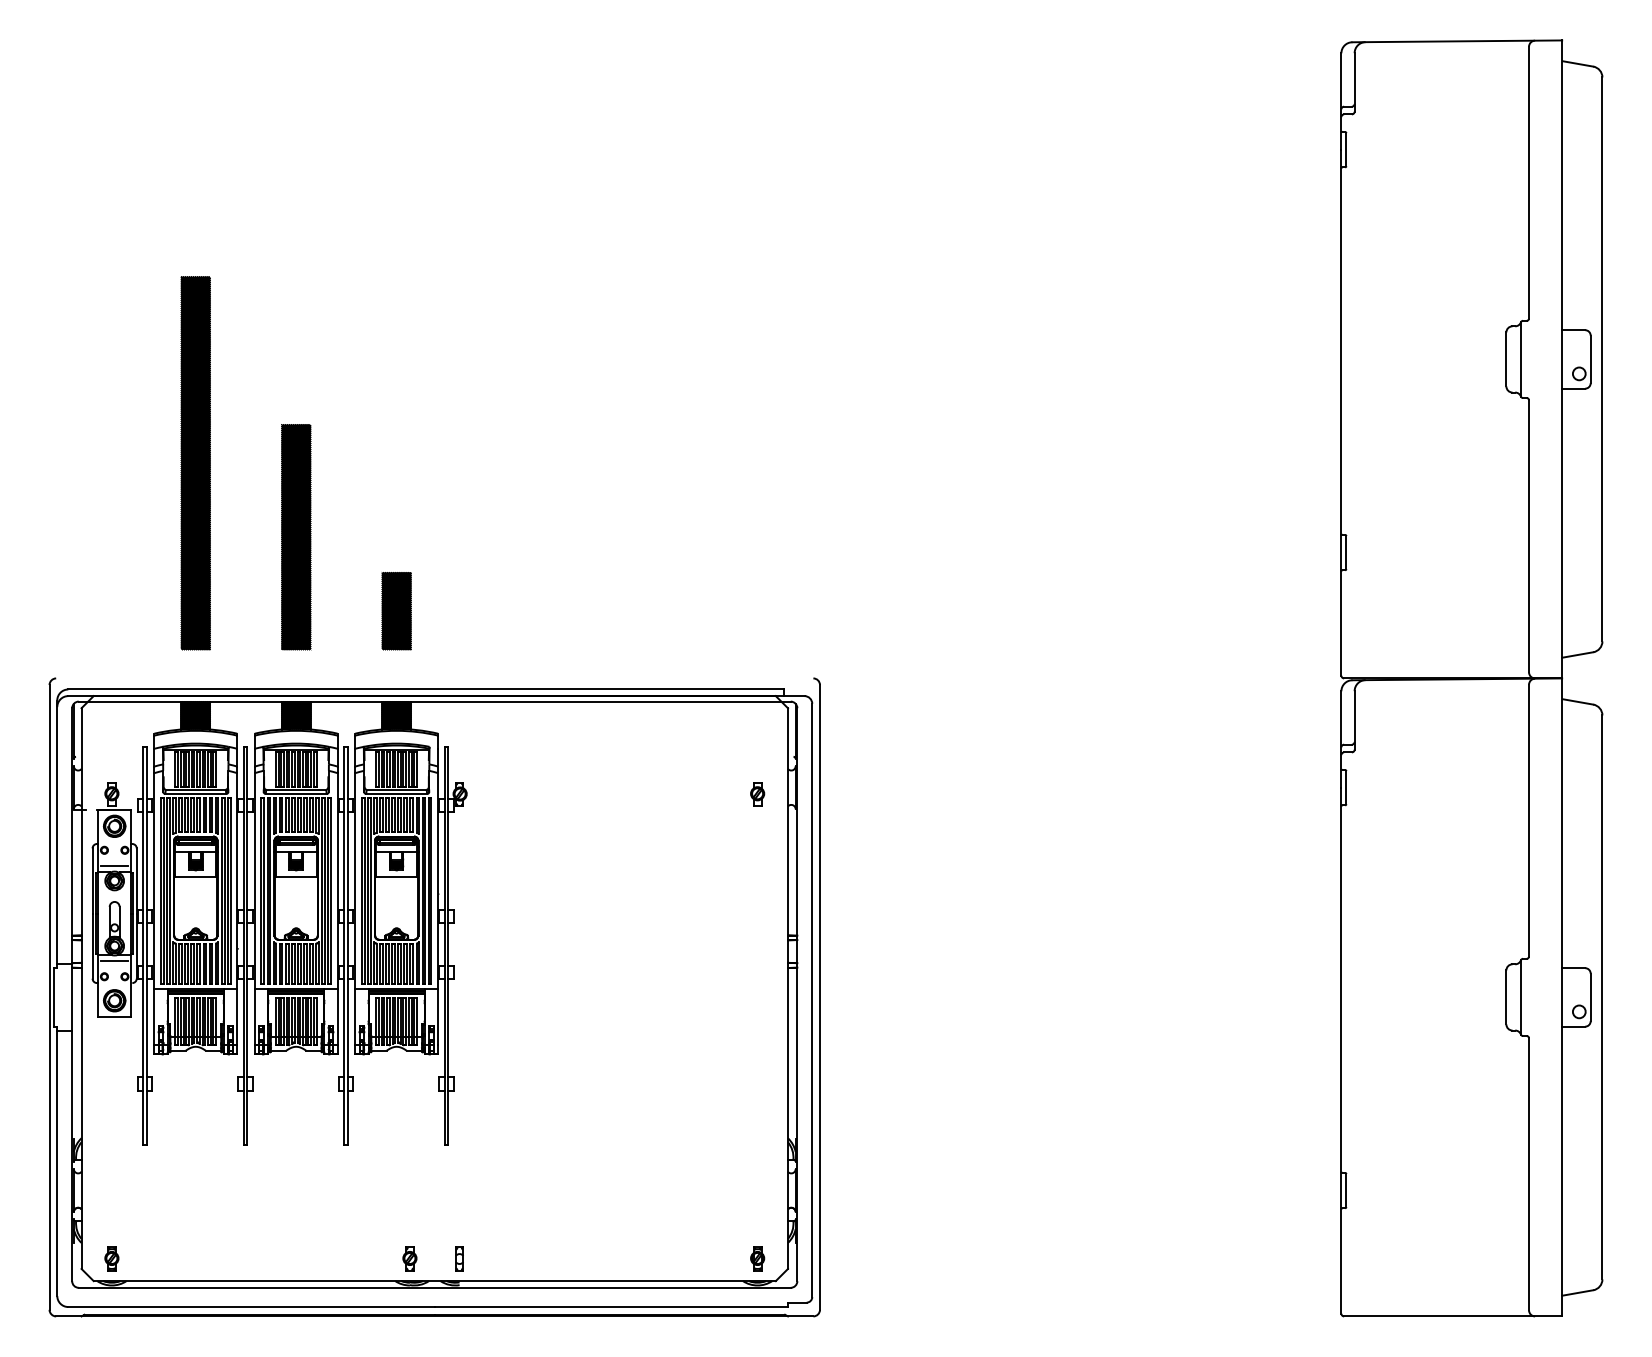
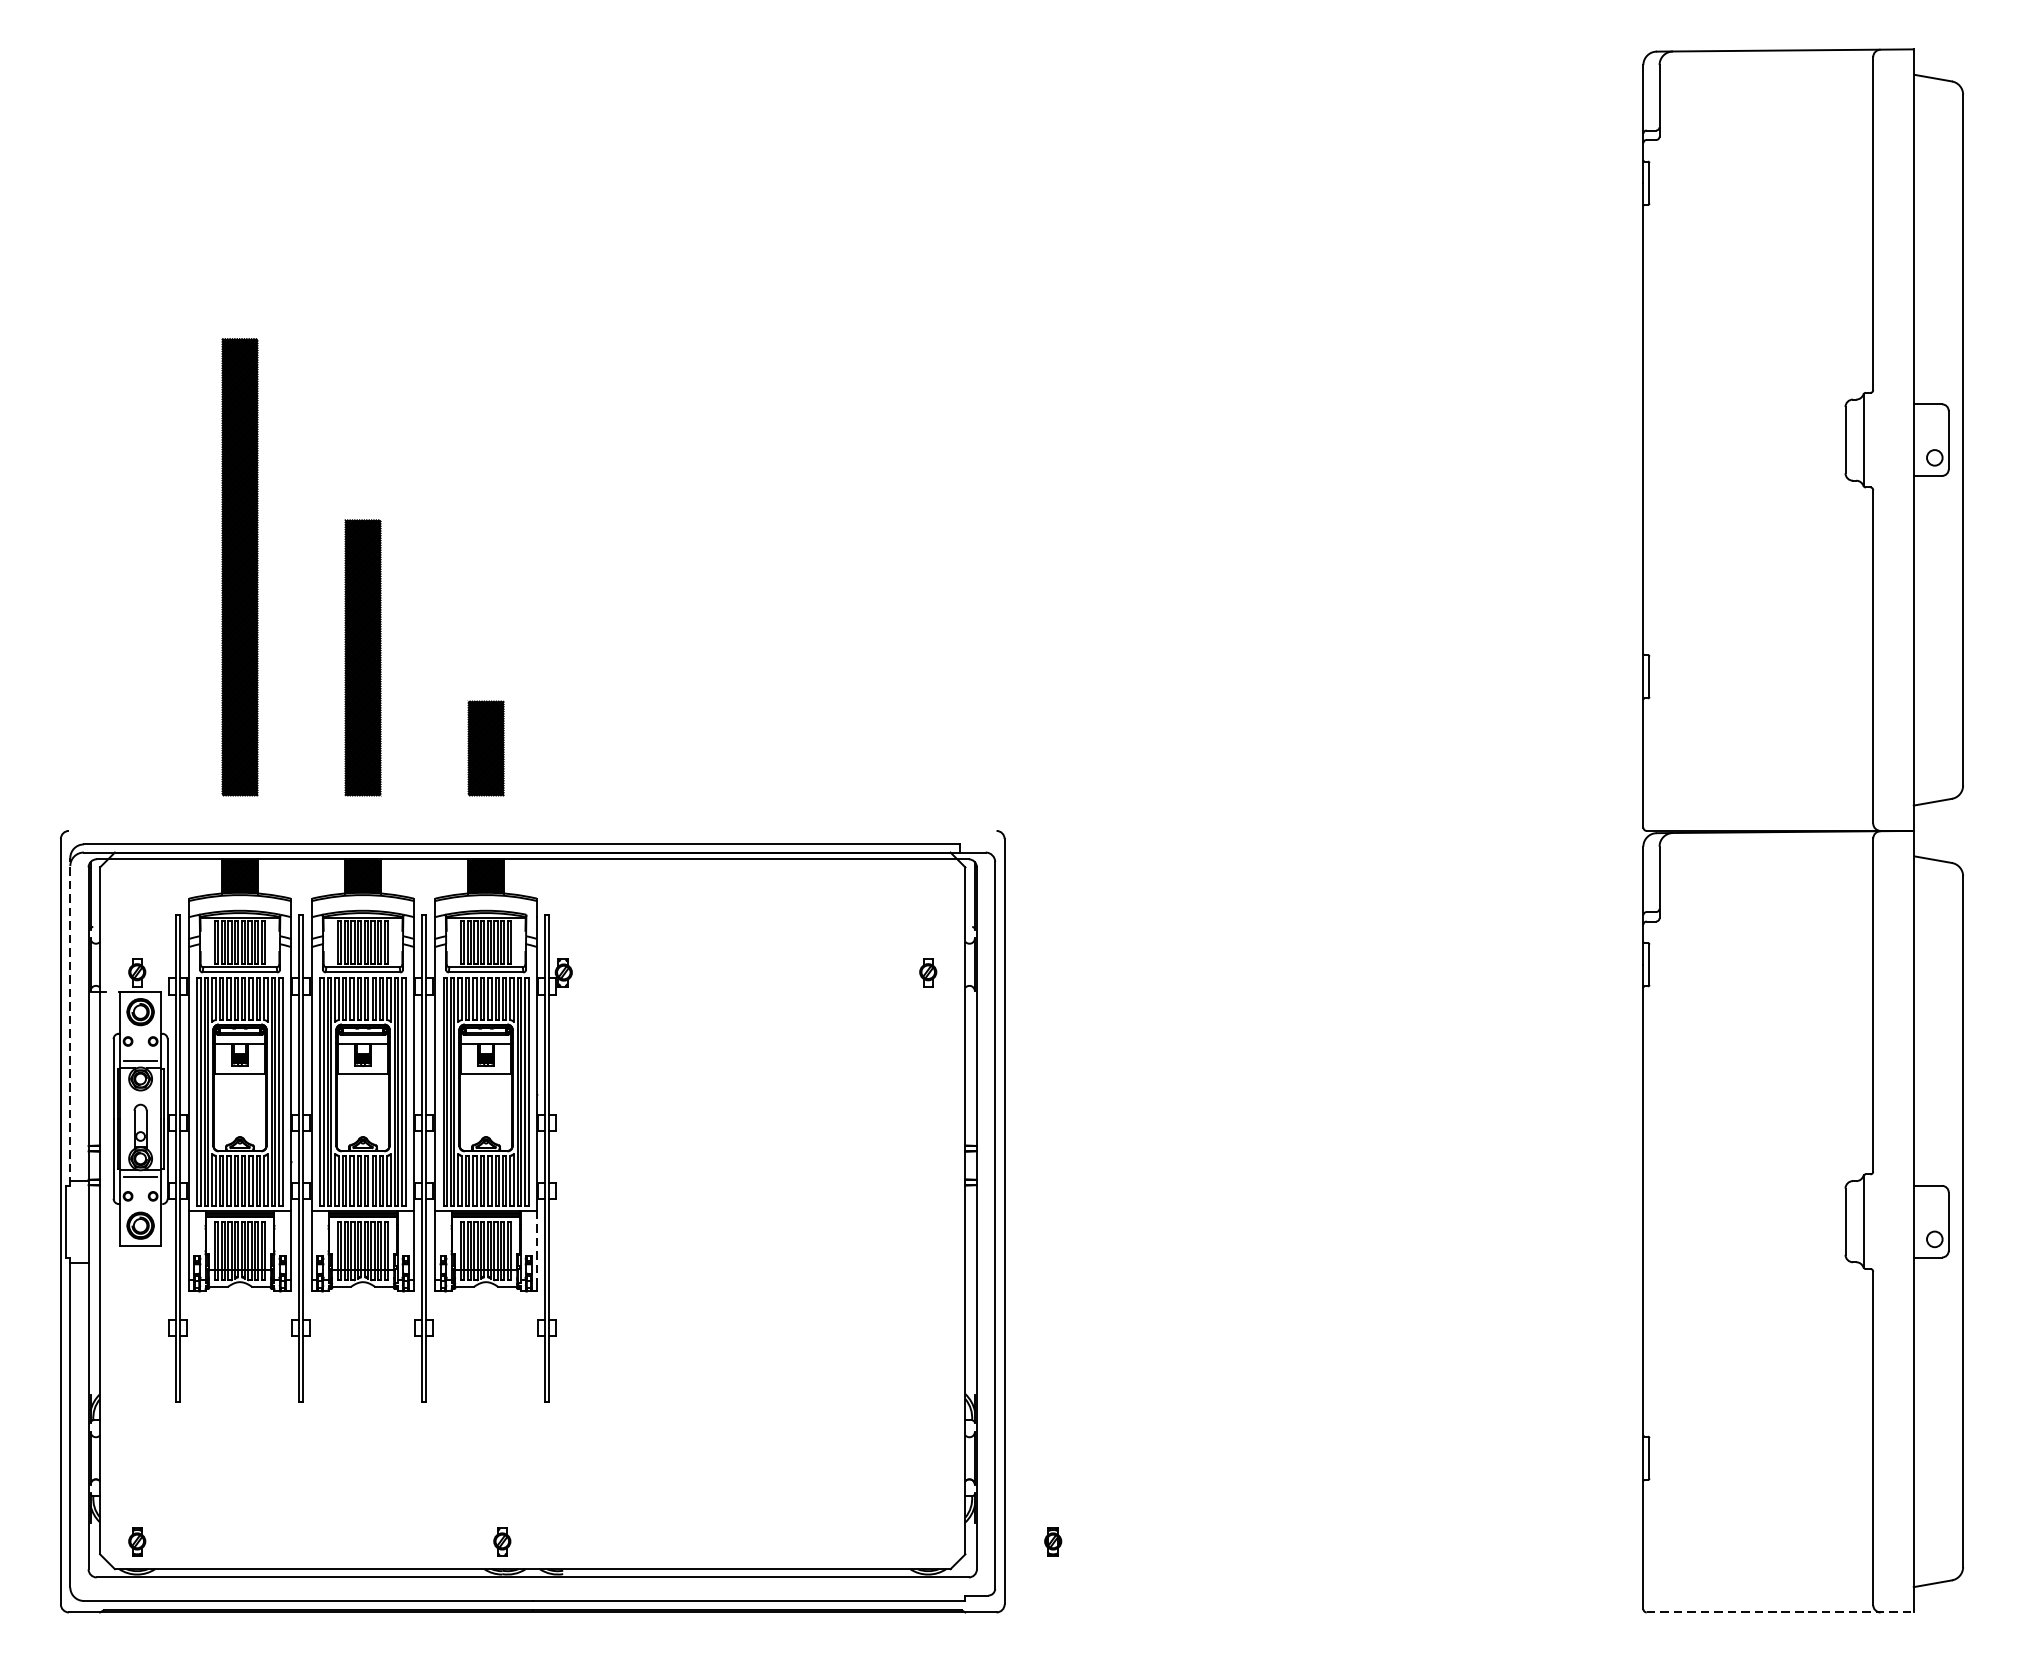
line: (57, 834) -> (70, 1022), solid -> dashed
line: (438, 1017) -> (537, 1246), solid -> dashed
part: (459, 1258) -> (563, 1541), removed
part: (757, 1258) -> (1053, 1541), moved
line: (1453, 1316) -> (1780, 1612), solid -> dashed

